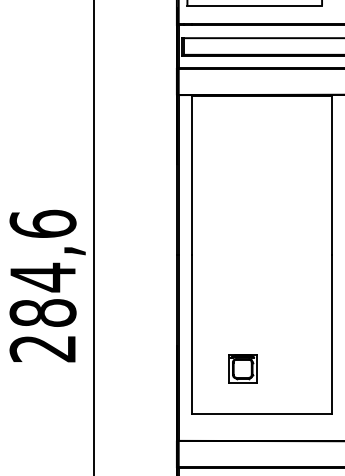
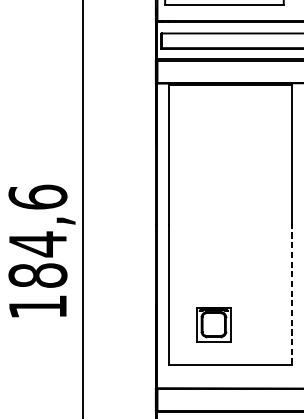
line: (331, 334) -> (292, 294), solid -> dashed
text: (42, 349) -> (37, 307), 284,6 -> 184,6
part: (242, 368) -> (213, 324), size x1.4

